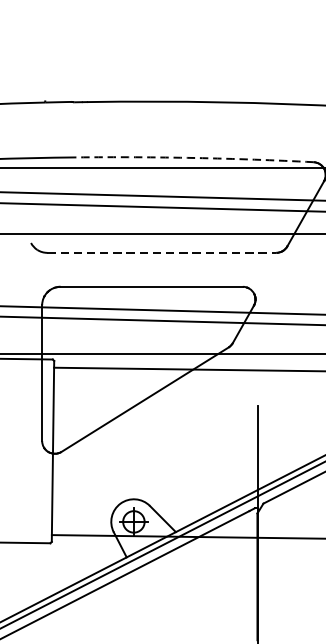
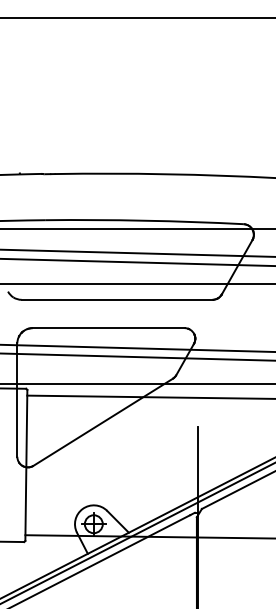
arc: (194, 157) -> (144, 220), dashed -> solid
line: (162, 252) -> (117, 299), dashed -> solid

